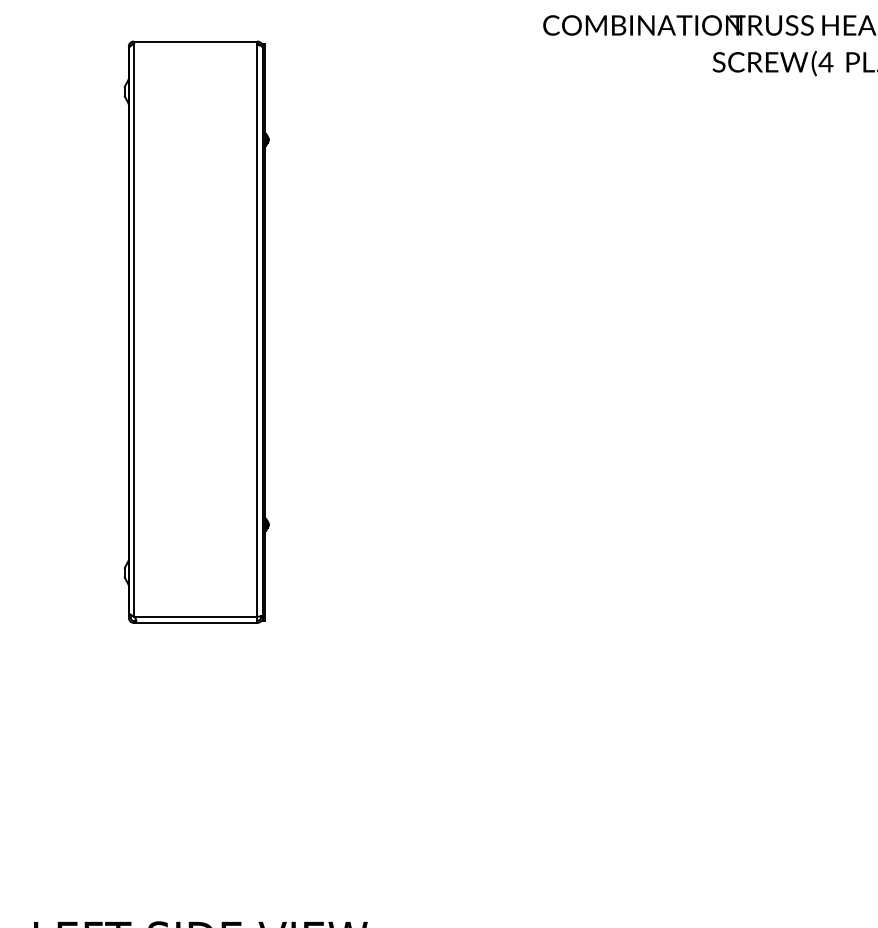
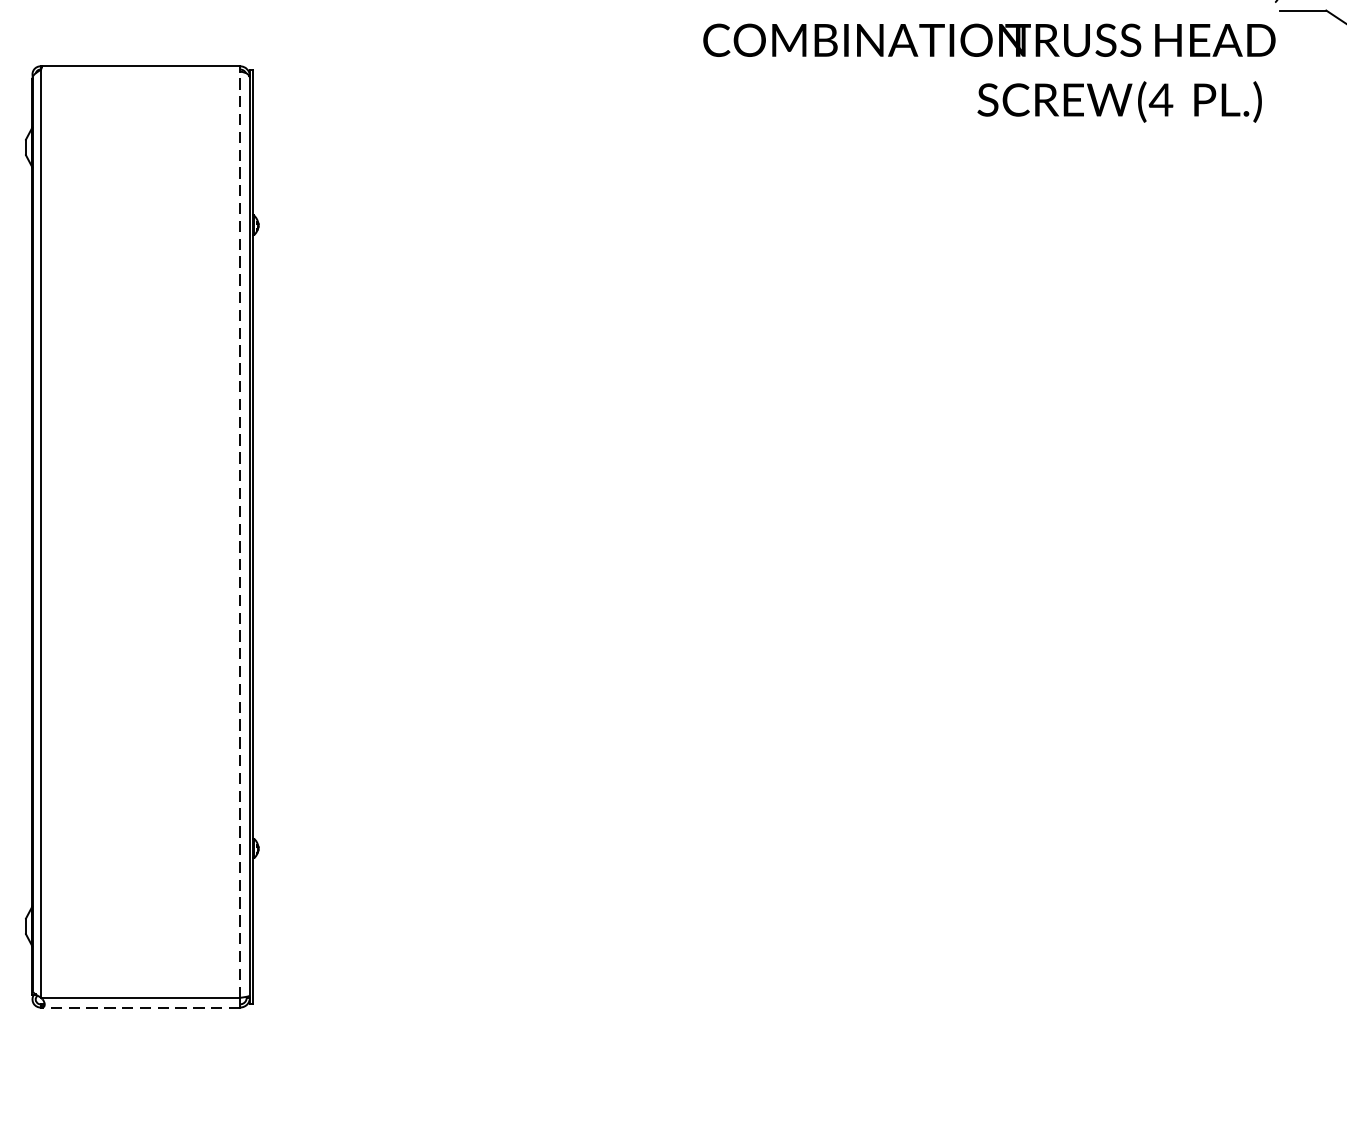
line: (257, 330) -> (240, 534), solid -> dashed
line: (195, 622) -> (140, 1006), solid -> dashed

